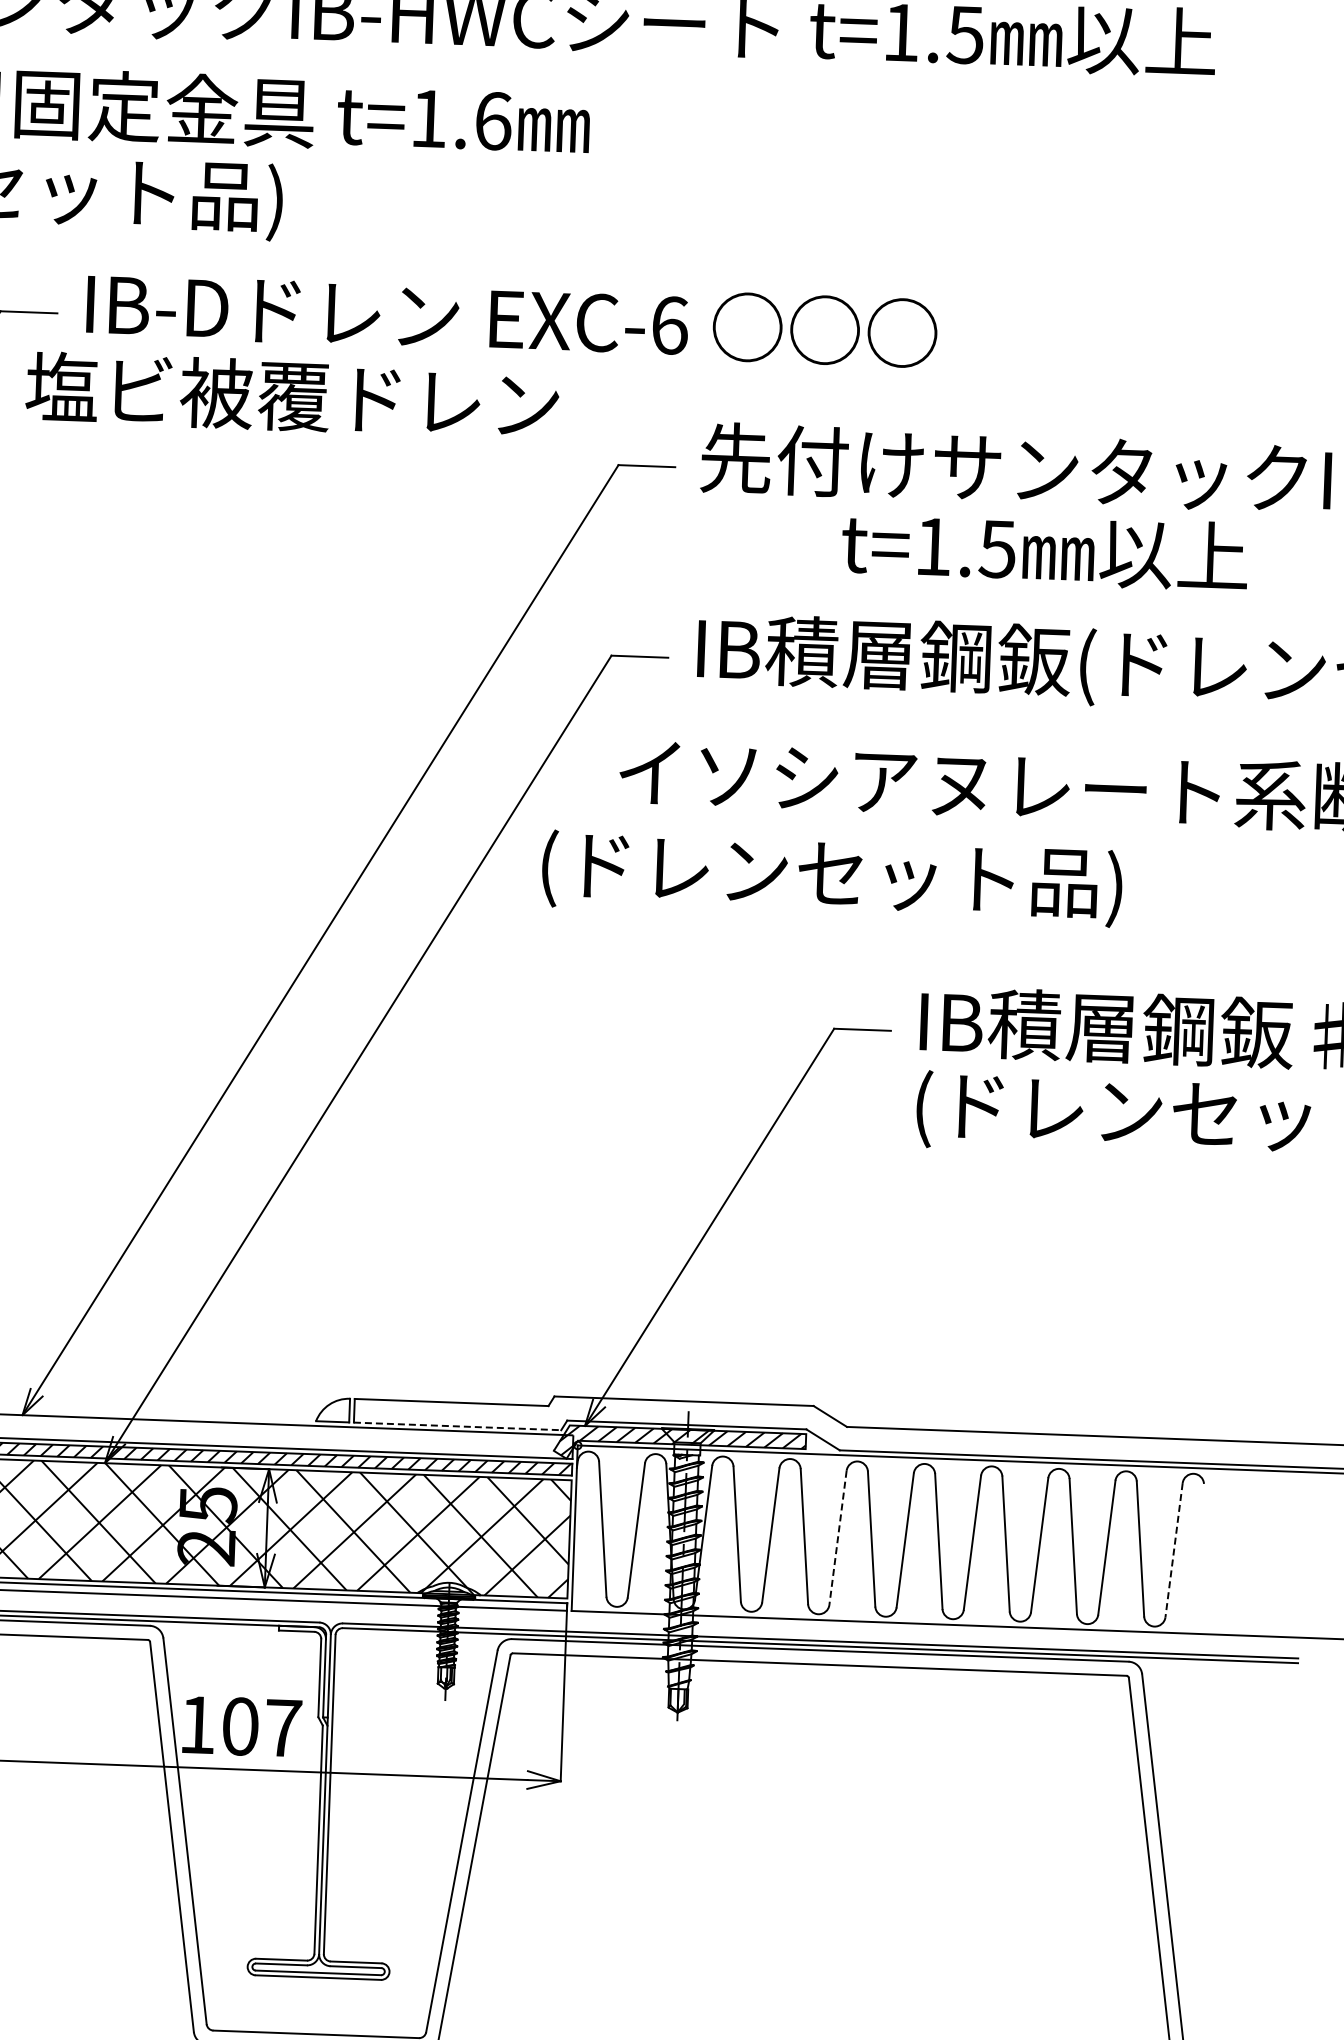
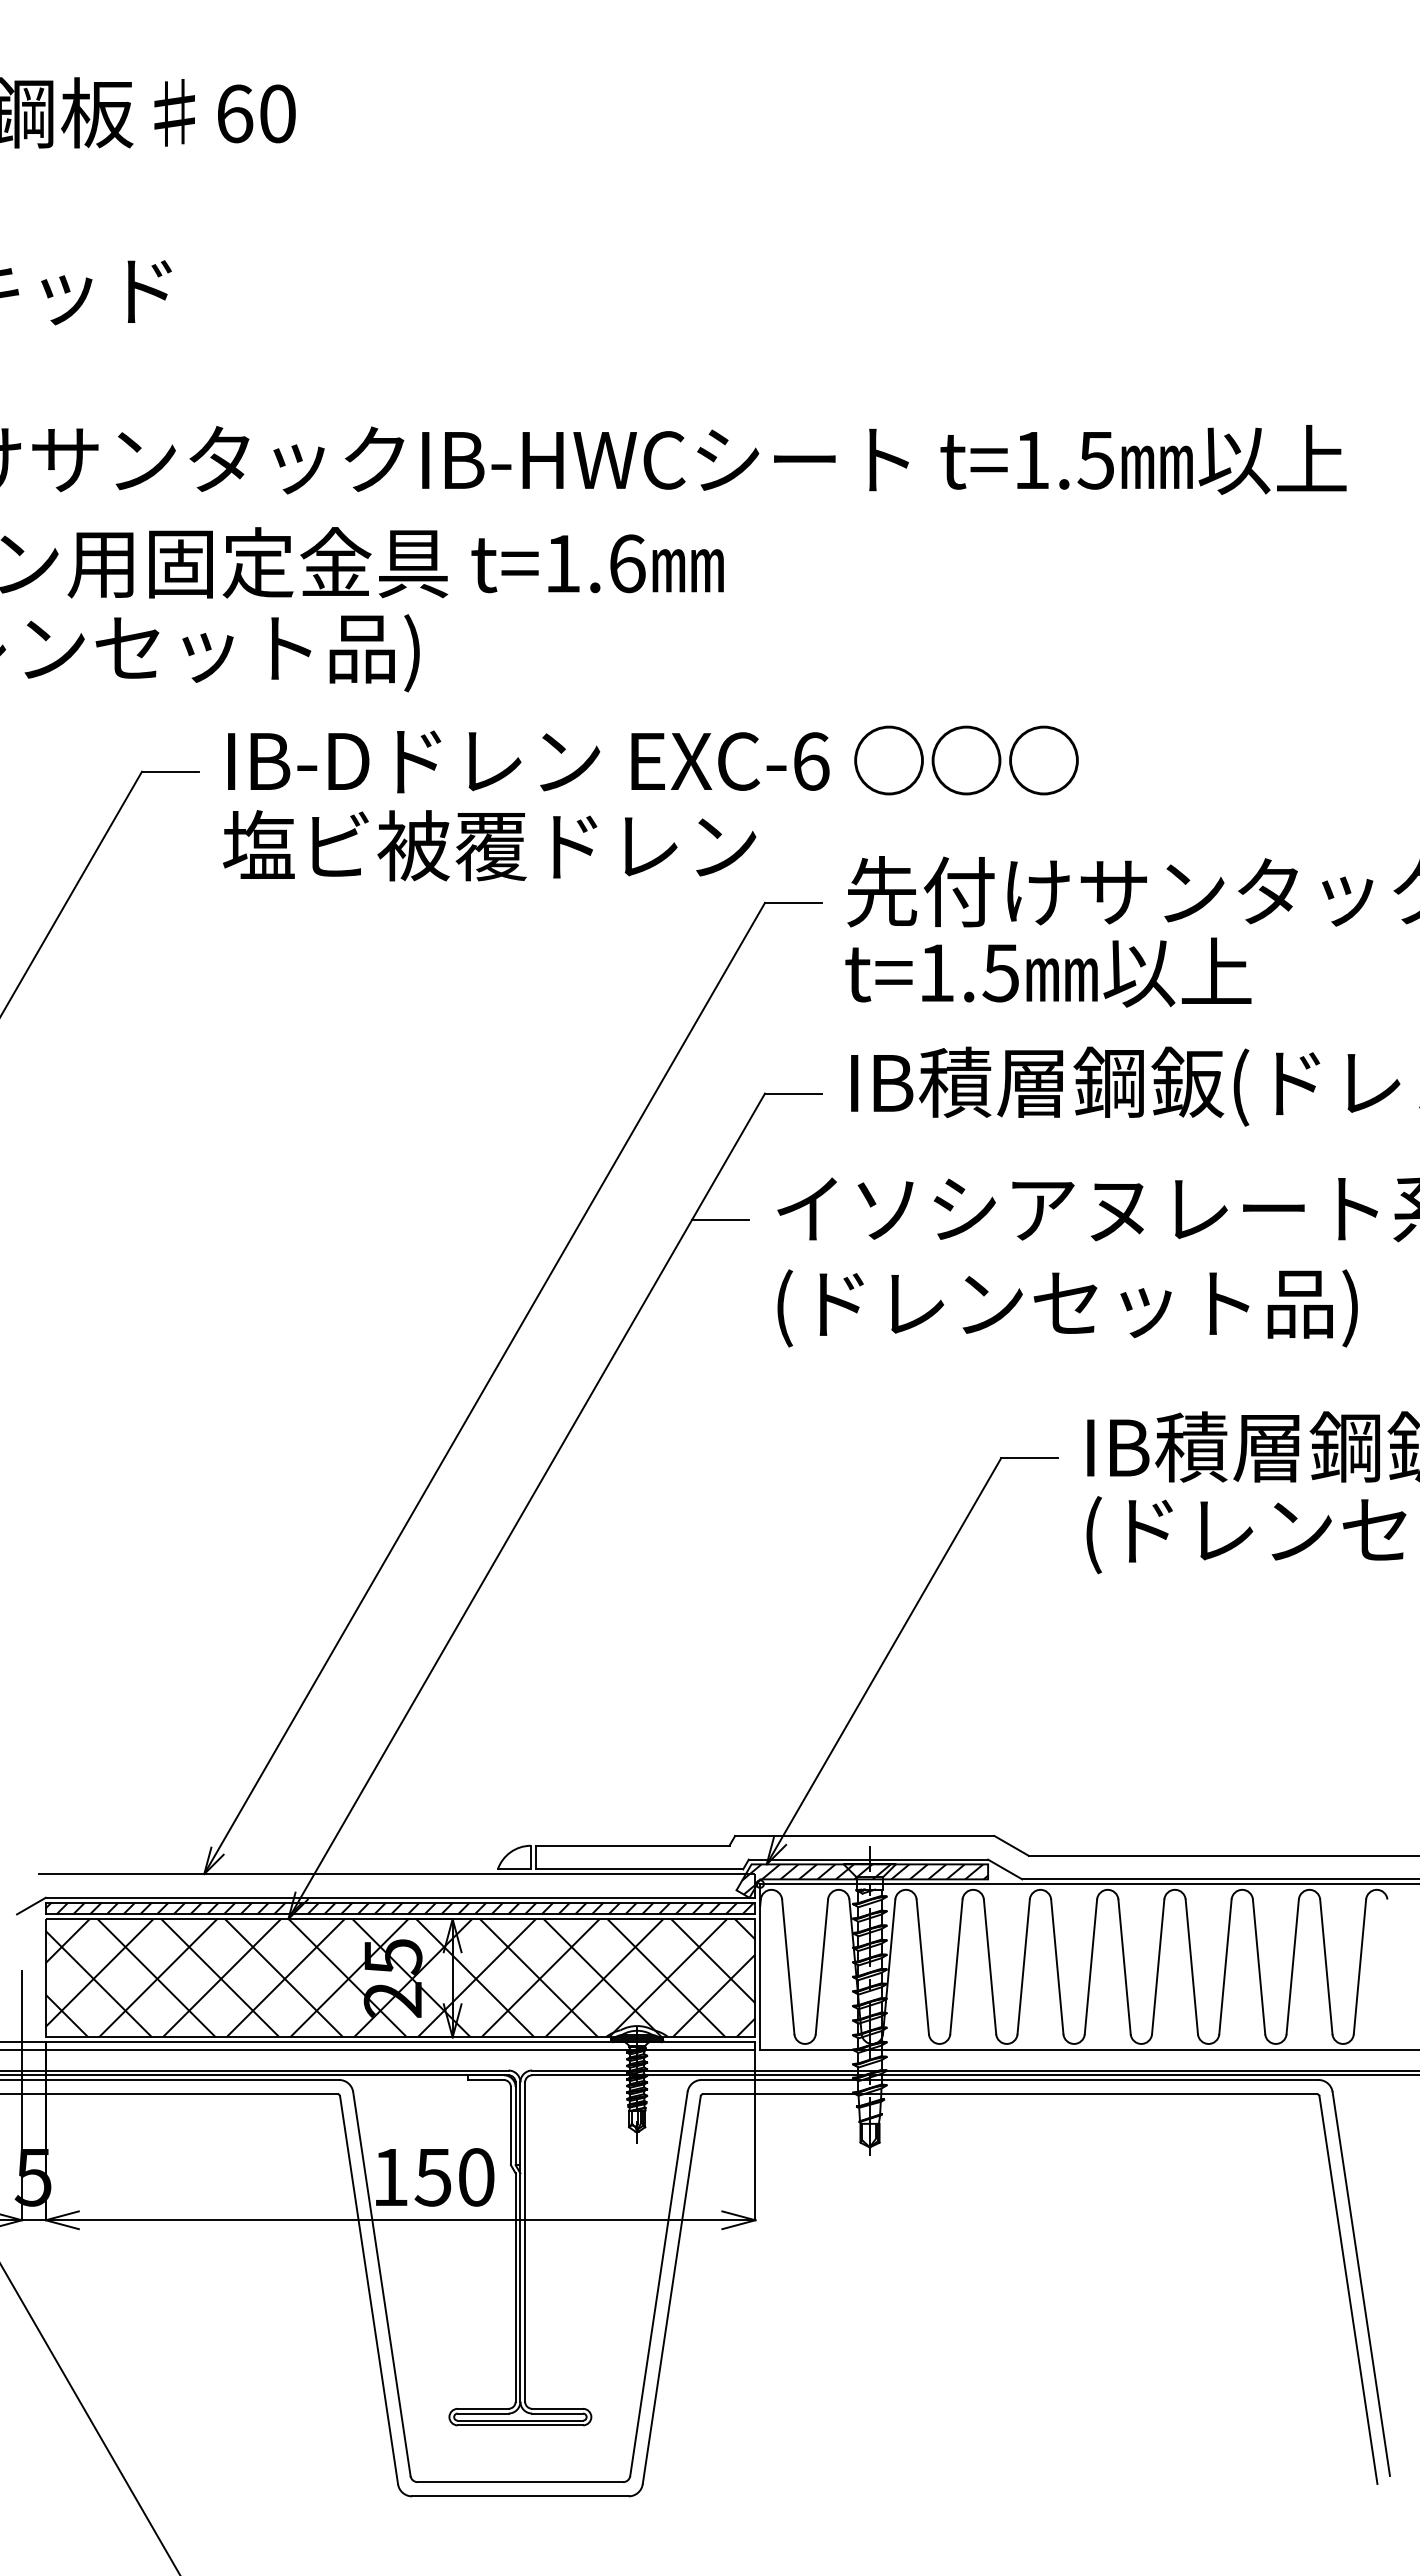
text: (292, 395) -> (489, 845), moved
text: (1045, 550) -> (1048, 972), moved
line: (562, 779) -> (720, 1219), added
text: (831, 878) -> (1067, 1308), moved
line: (457, 1426) -> (639, 1869), dashed -> solid
line: (837, 1537) -> (1023, 1966), dashed -> solid
line: (1173, 1549) -> (1359, 1966), dashed -> solid
text: (261, 1727) -> (454, 2177), 107 -> 150

